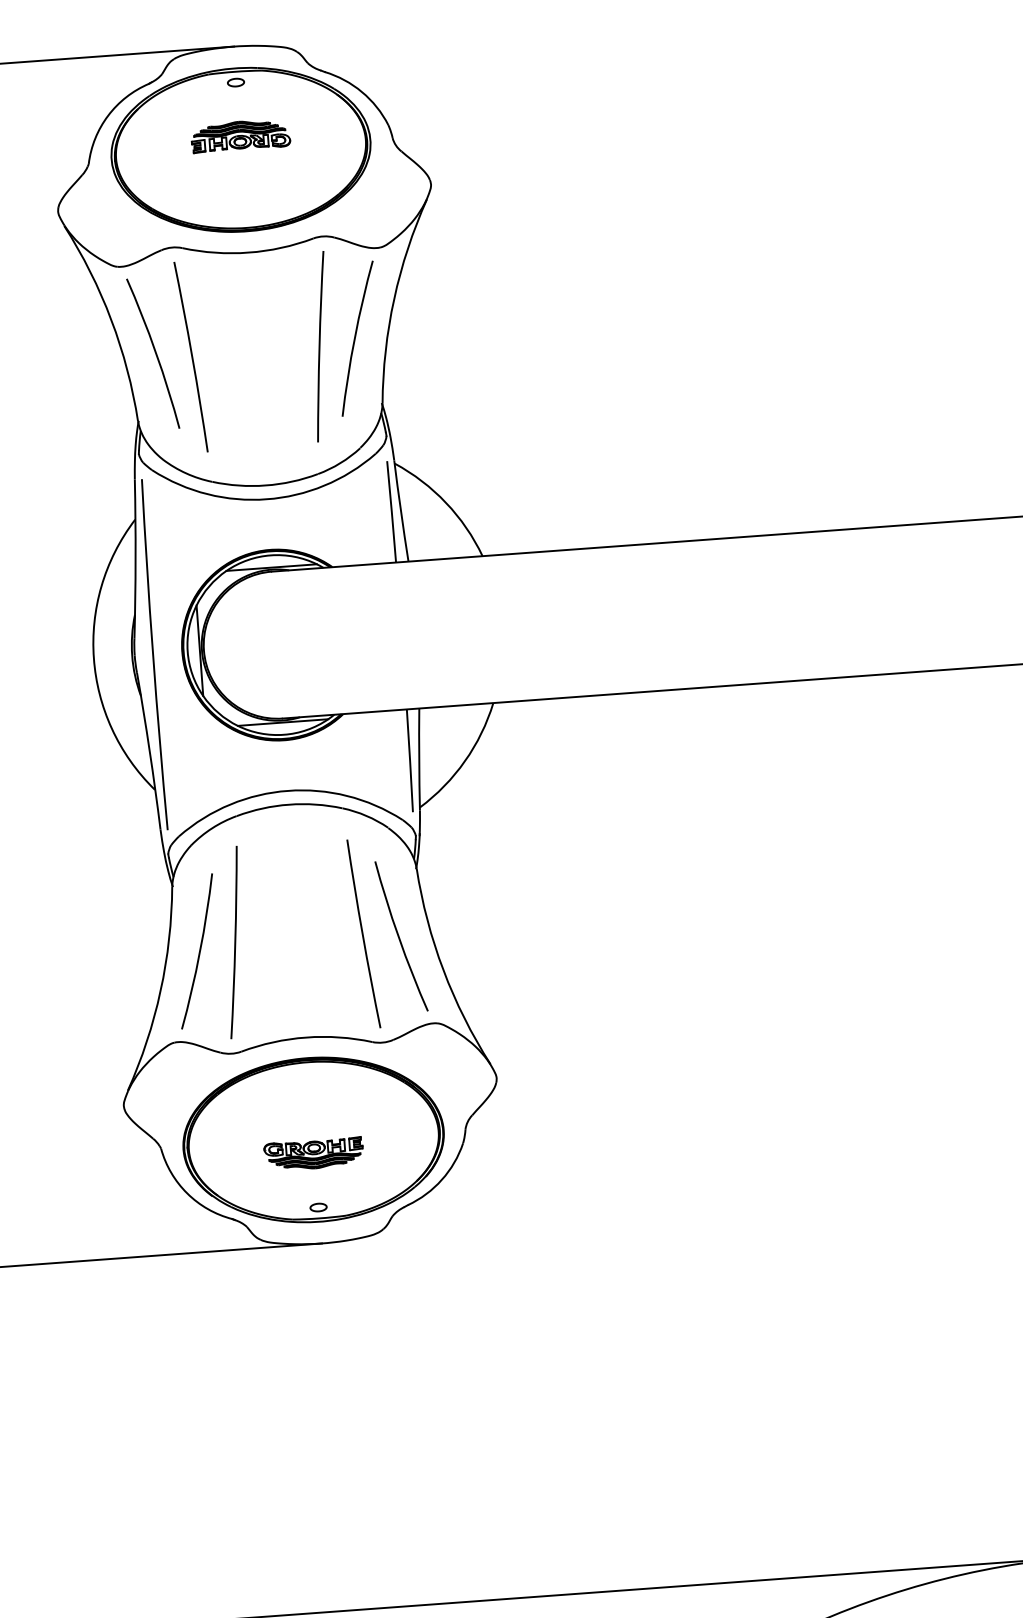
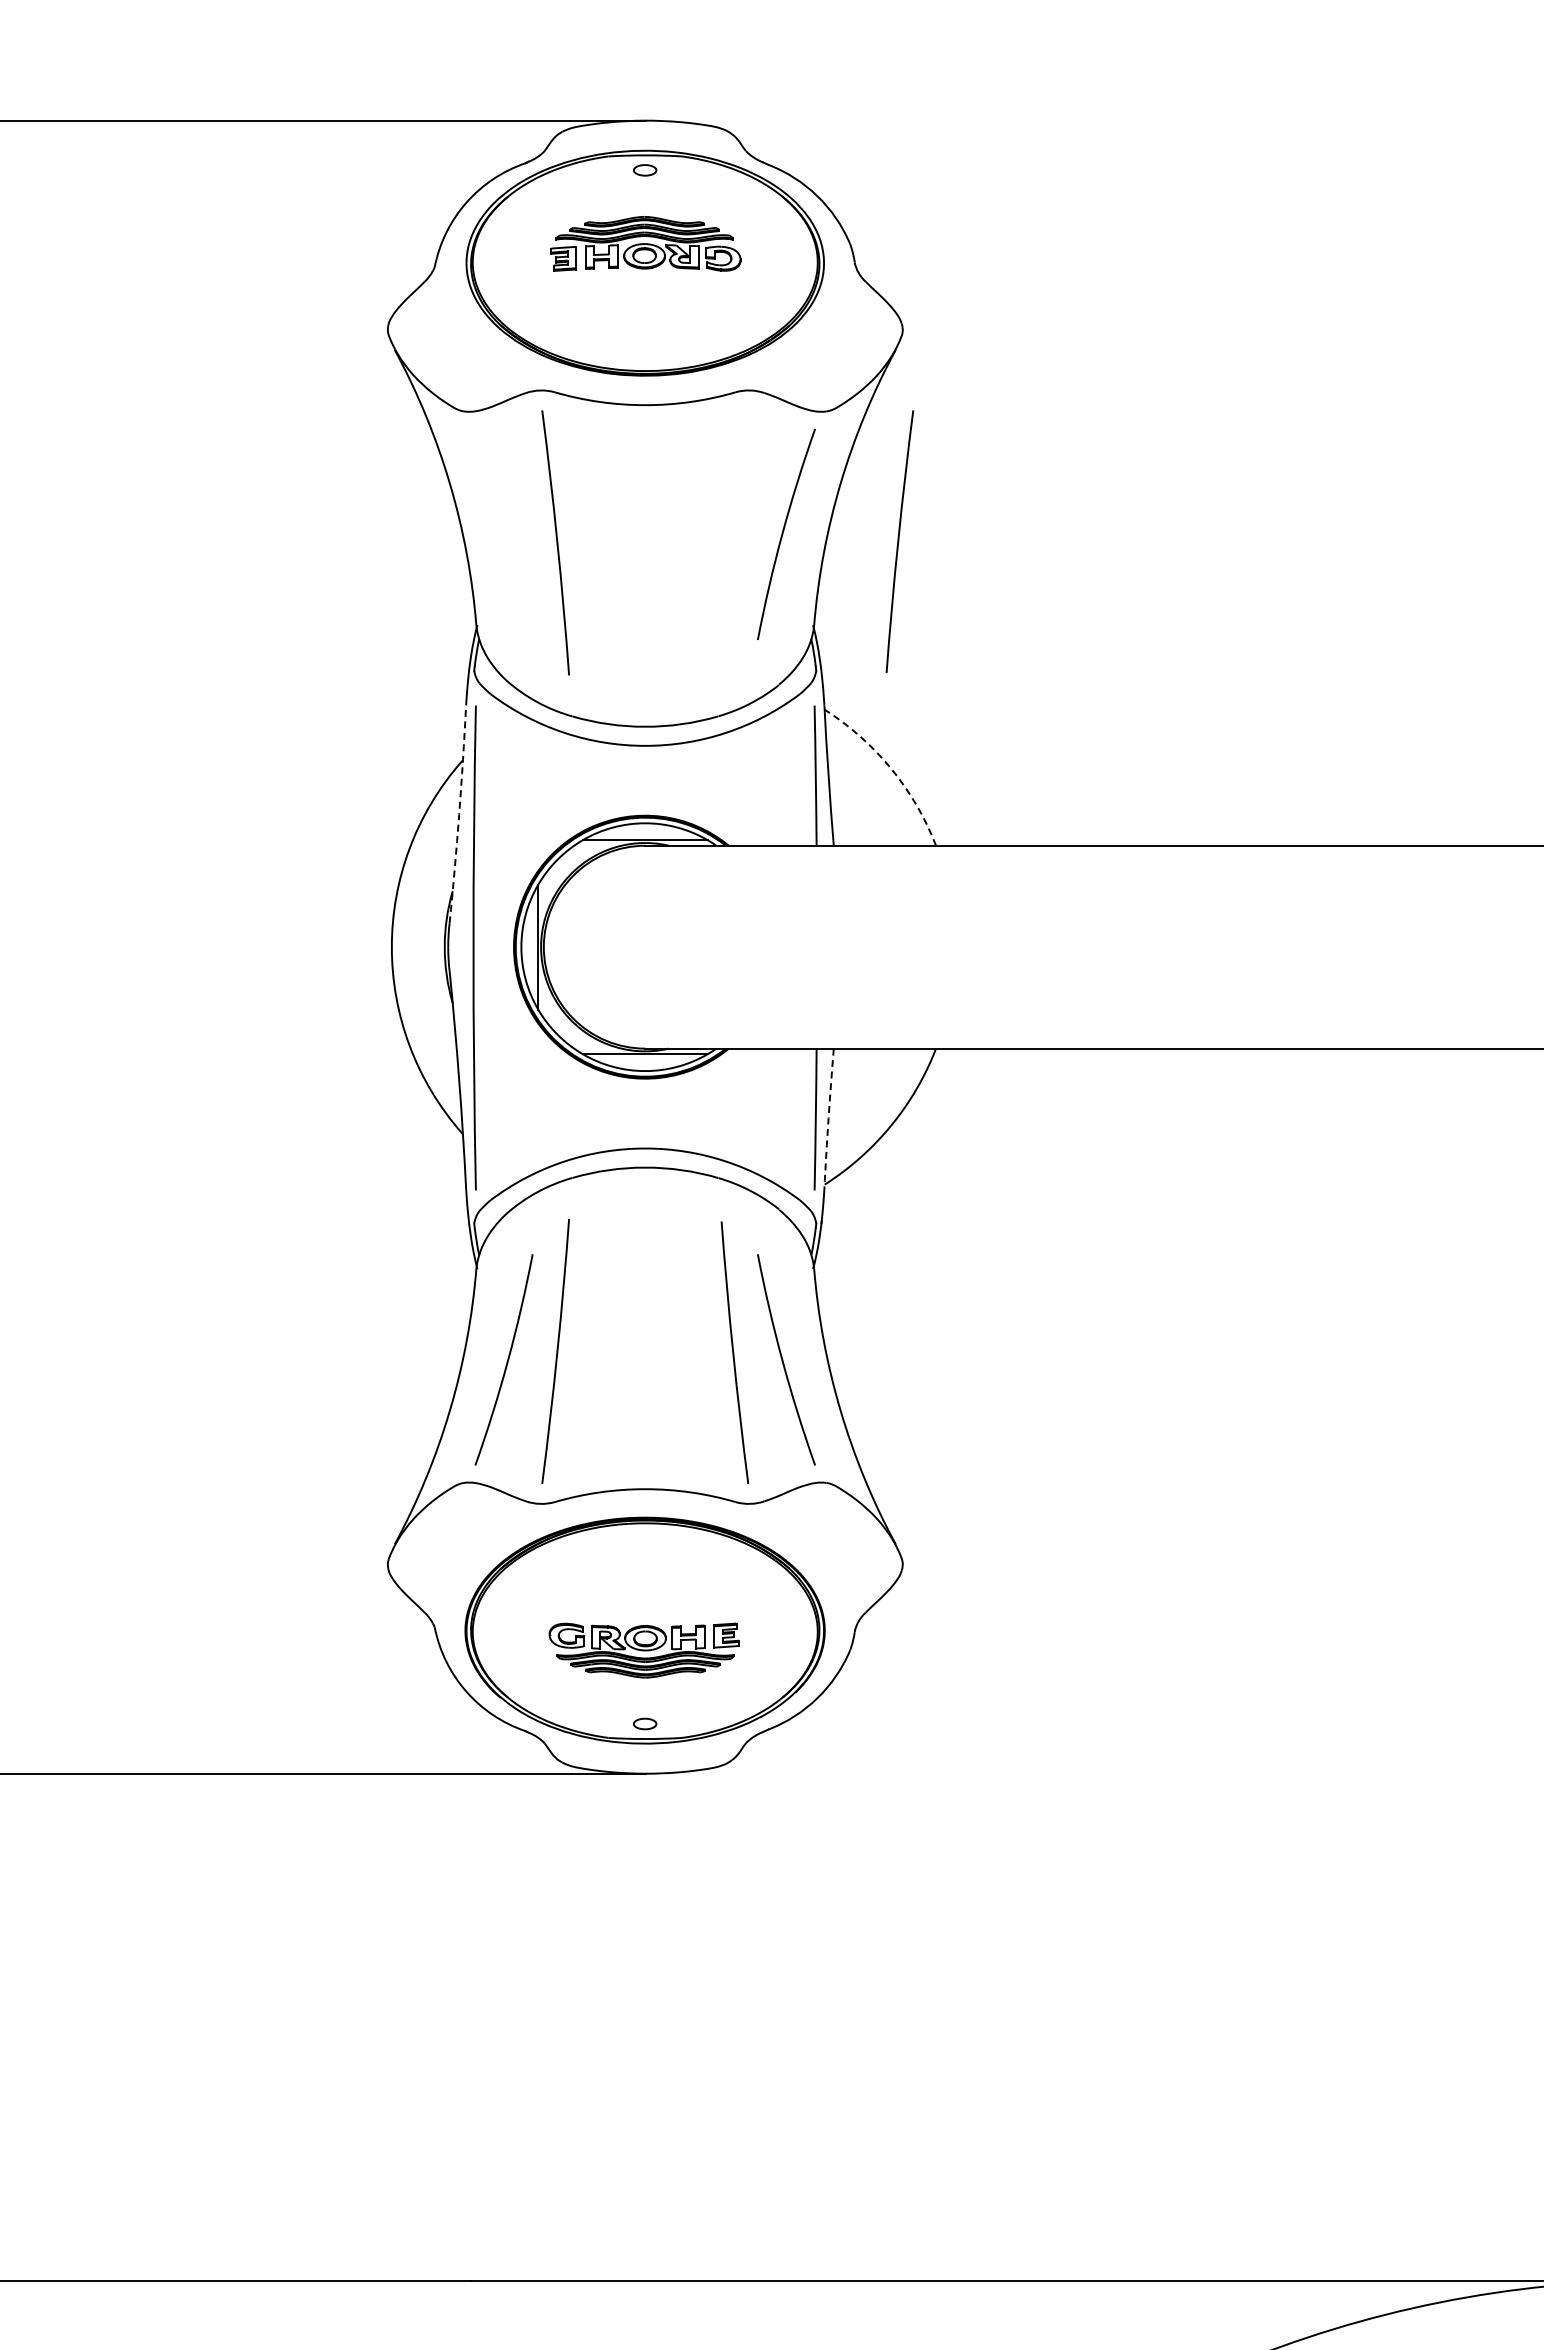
part: (240, 135) -> (646, 243), size x1.4
arc: (320, 346) -> (899, 541), moved
arc: (154, 352) -> (506, 532), removed
arc: (446, 502) -> (891, 768), solid -> dashed
arc: (135, 558) -> (459, 814), solid -> dashed
arc: (419, 759) -> (828, 1118), solid -> dashed
part: (313, 1154) -> (643, 1650), size x1.4

